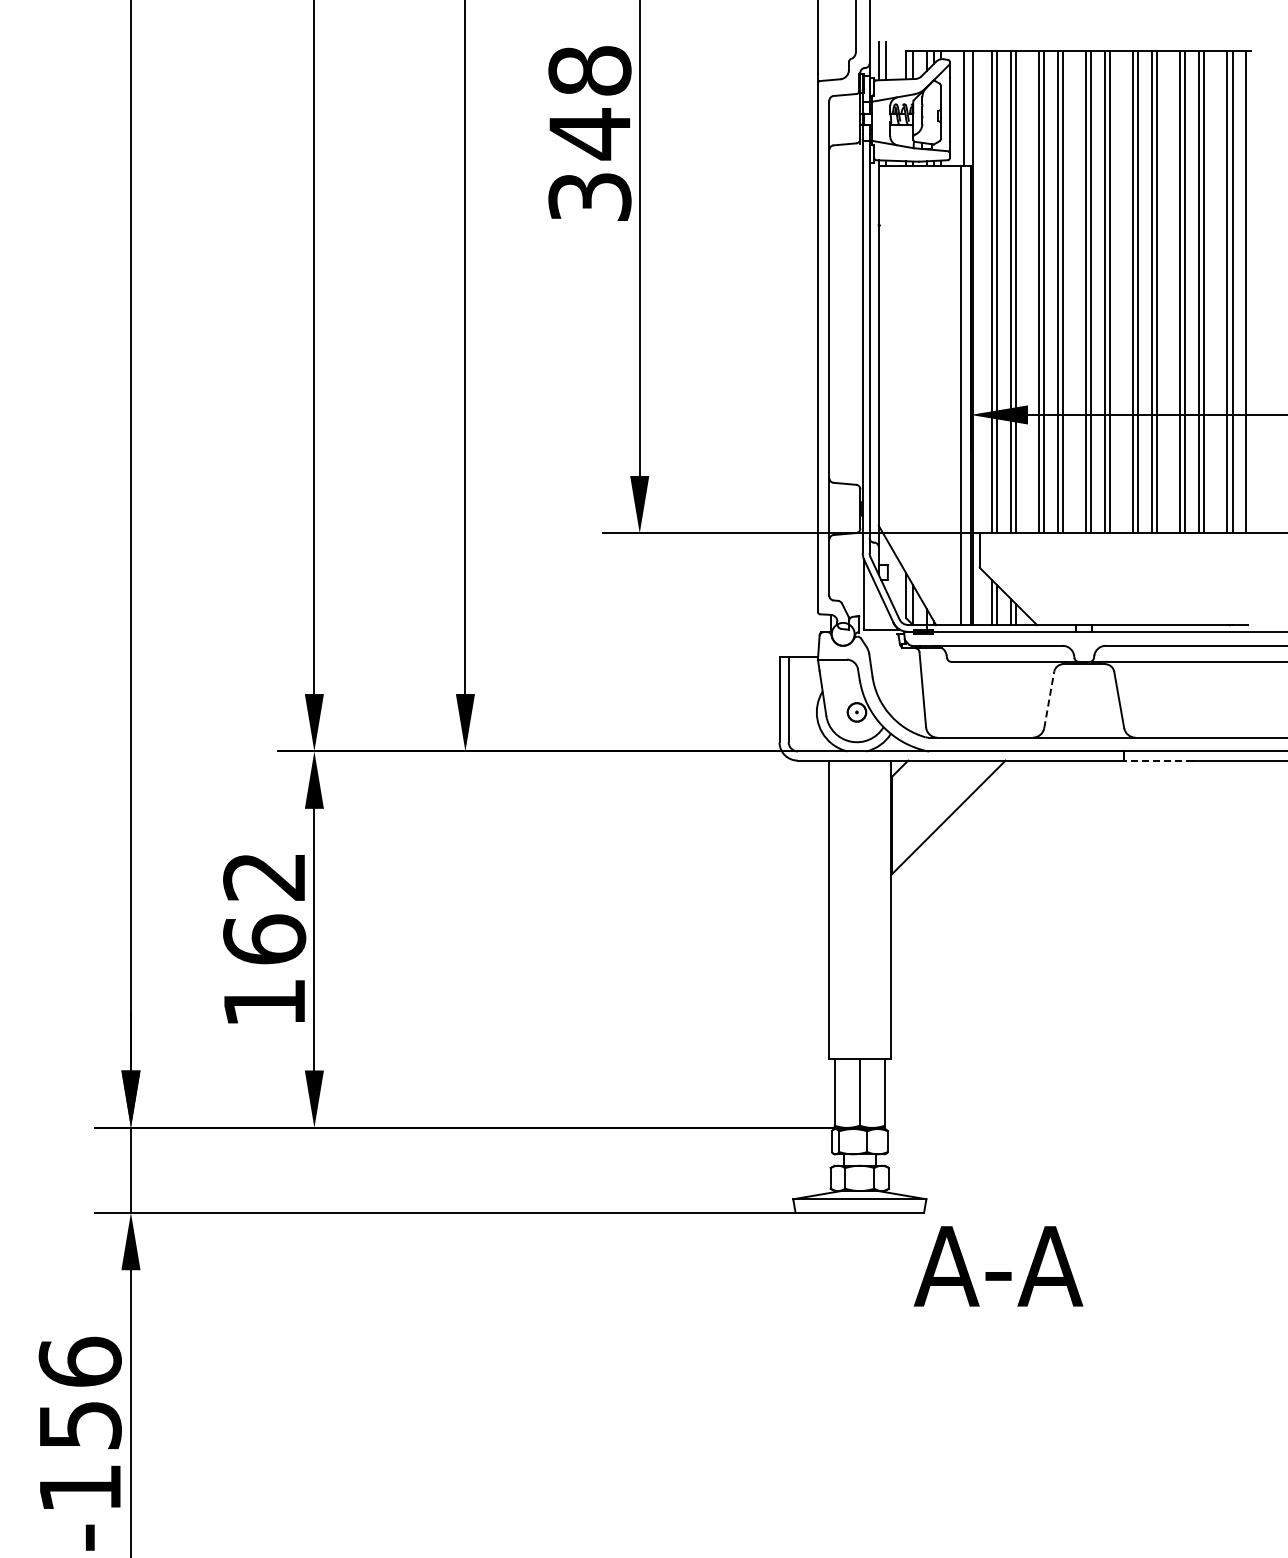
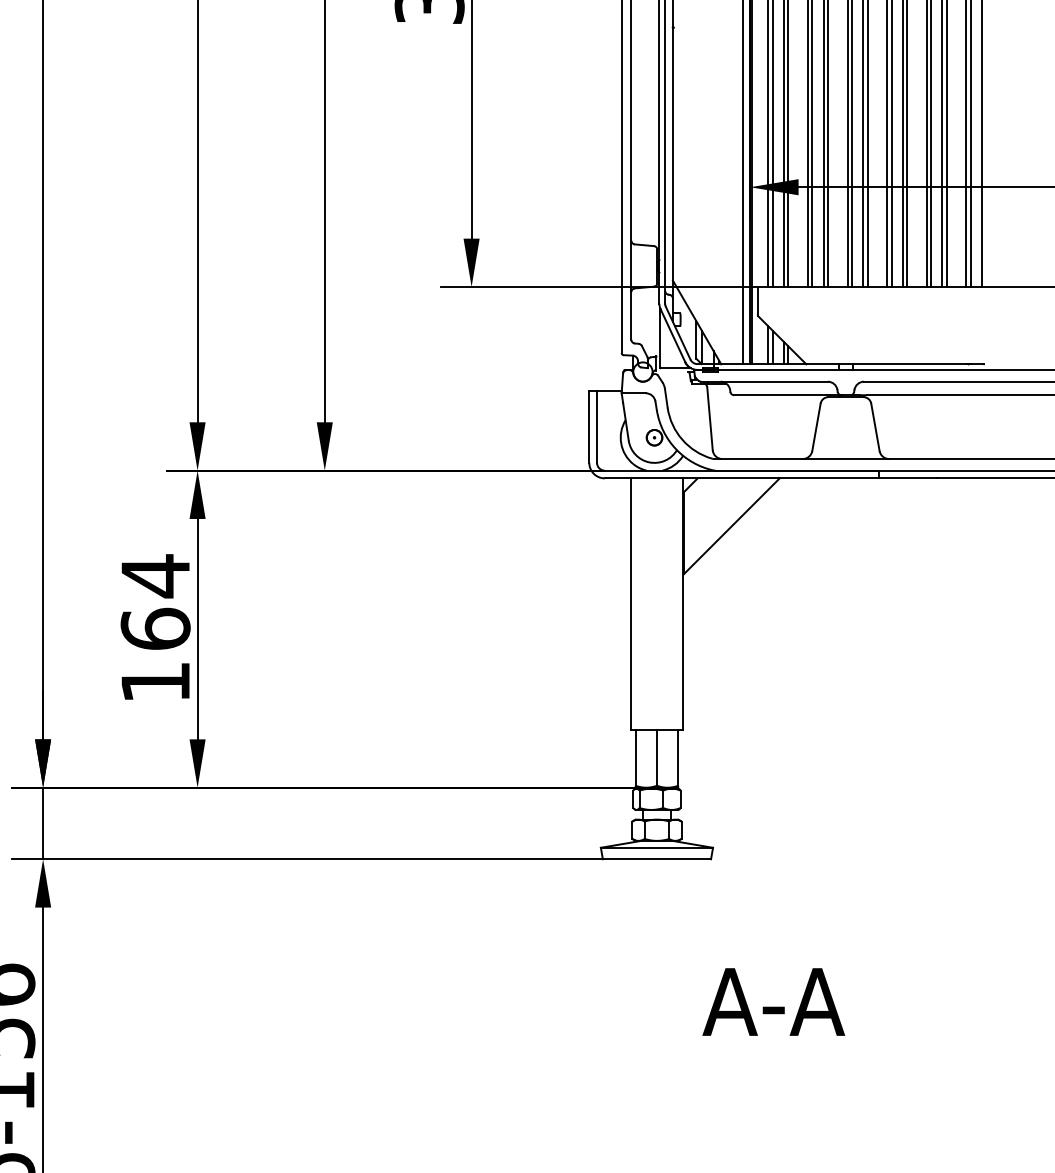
line: (1049, 700) -> (816, 427), dashed -> solid
line: (1157, 760) -> (907, 478), dashed -> solid
text: (263, 876) -> (154, 575), 162 -> 164
text: (998, 1266) -> (773, 1002), moved

